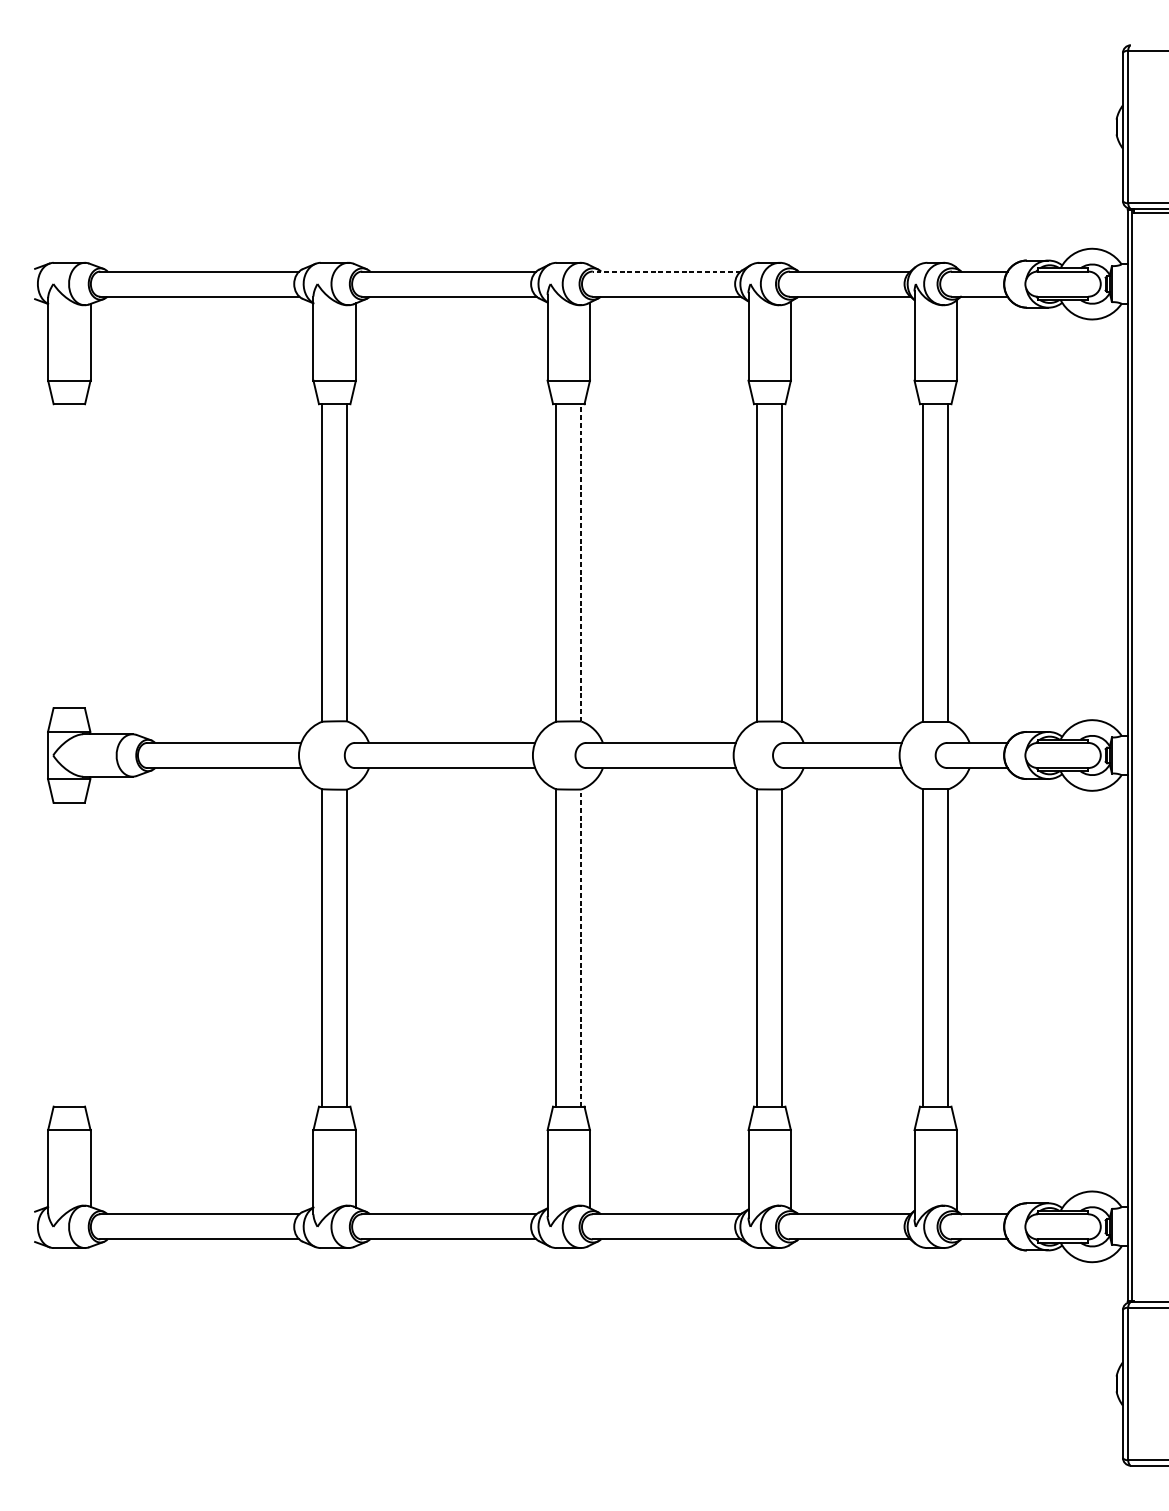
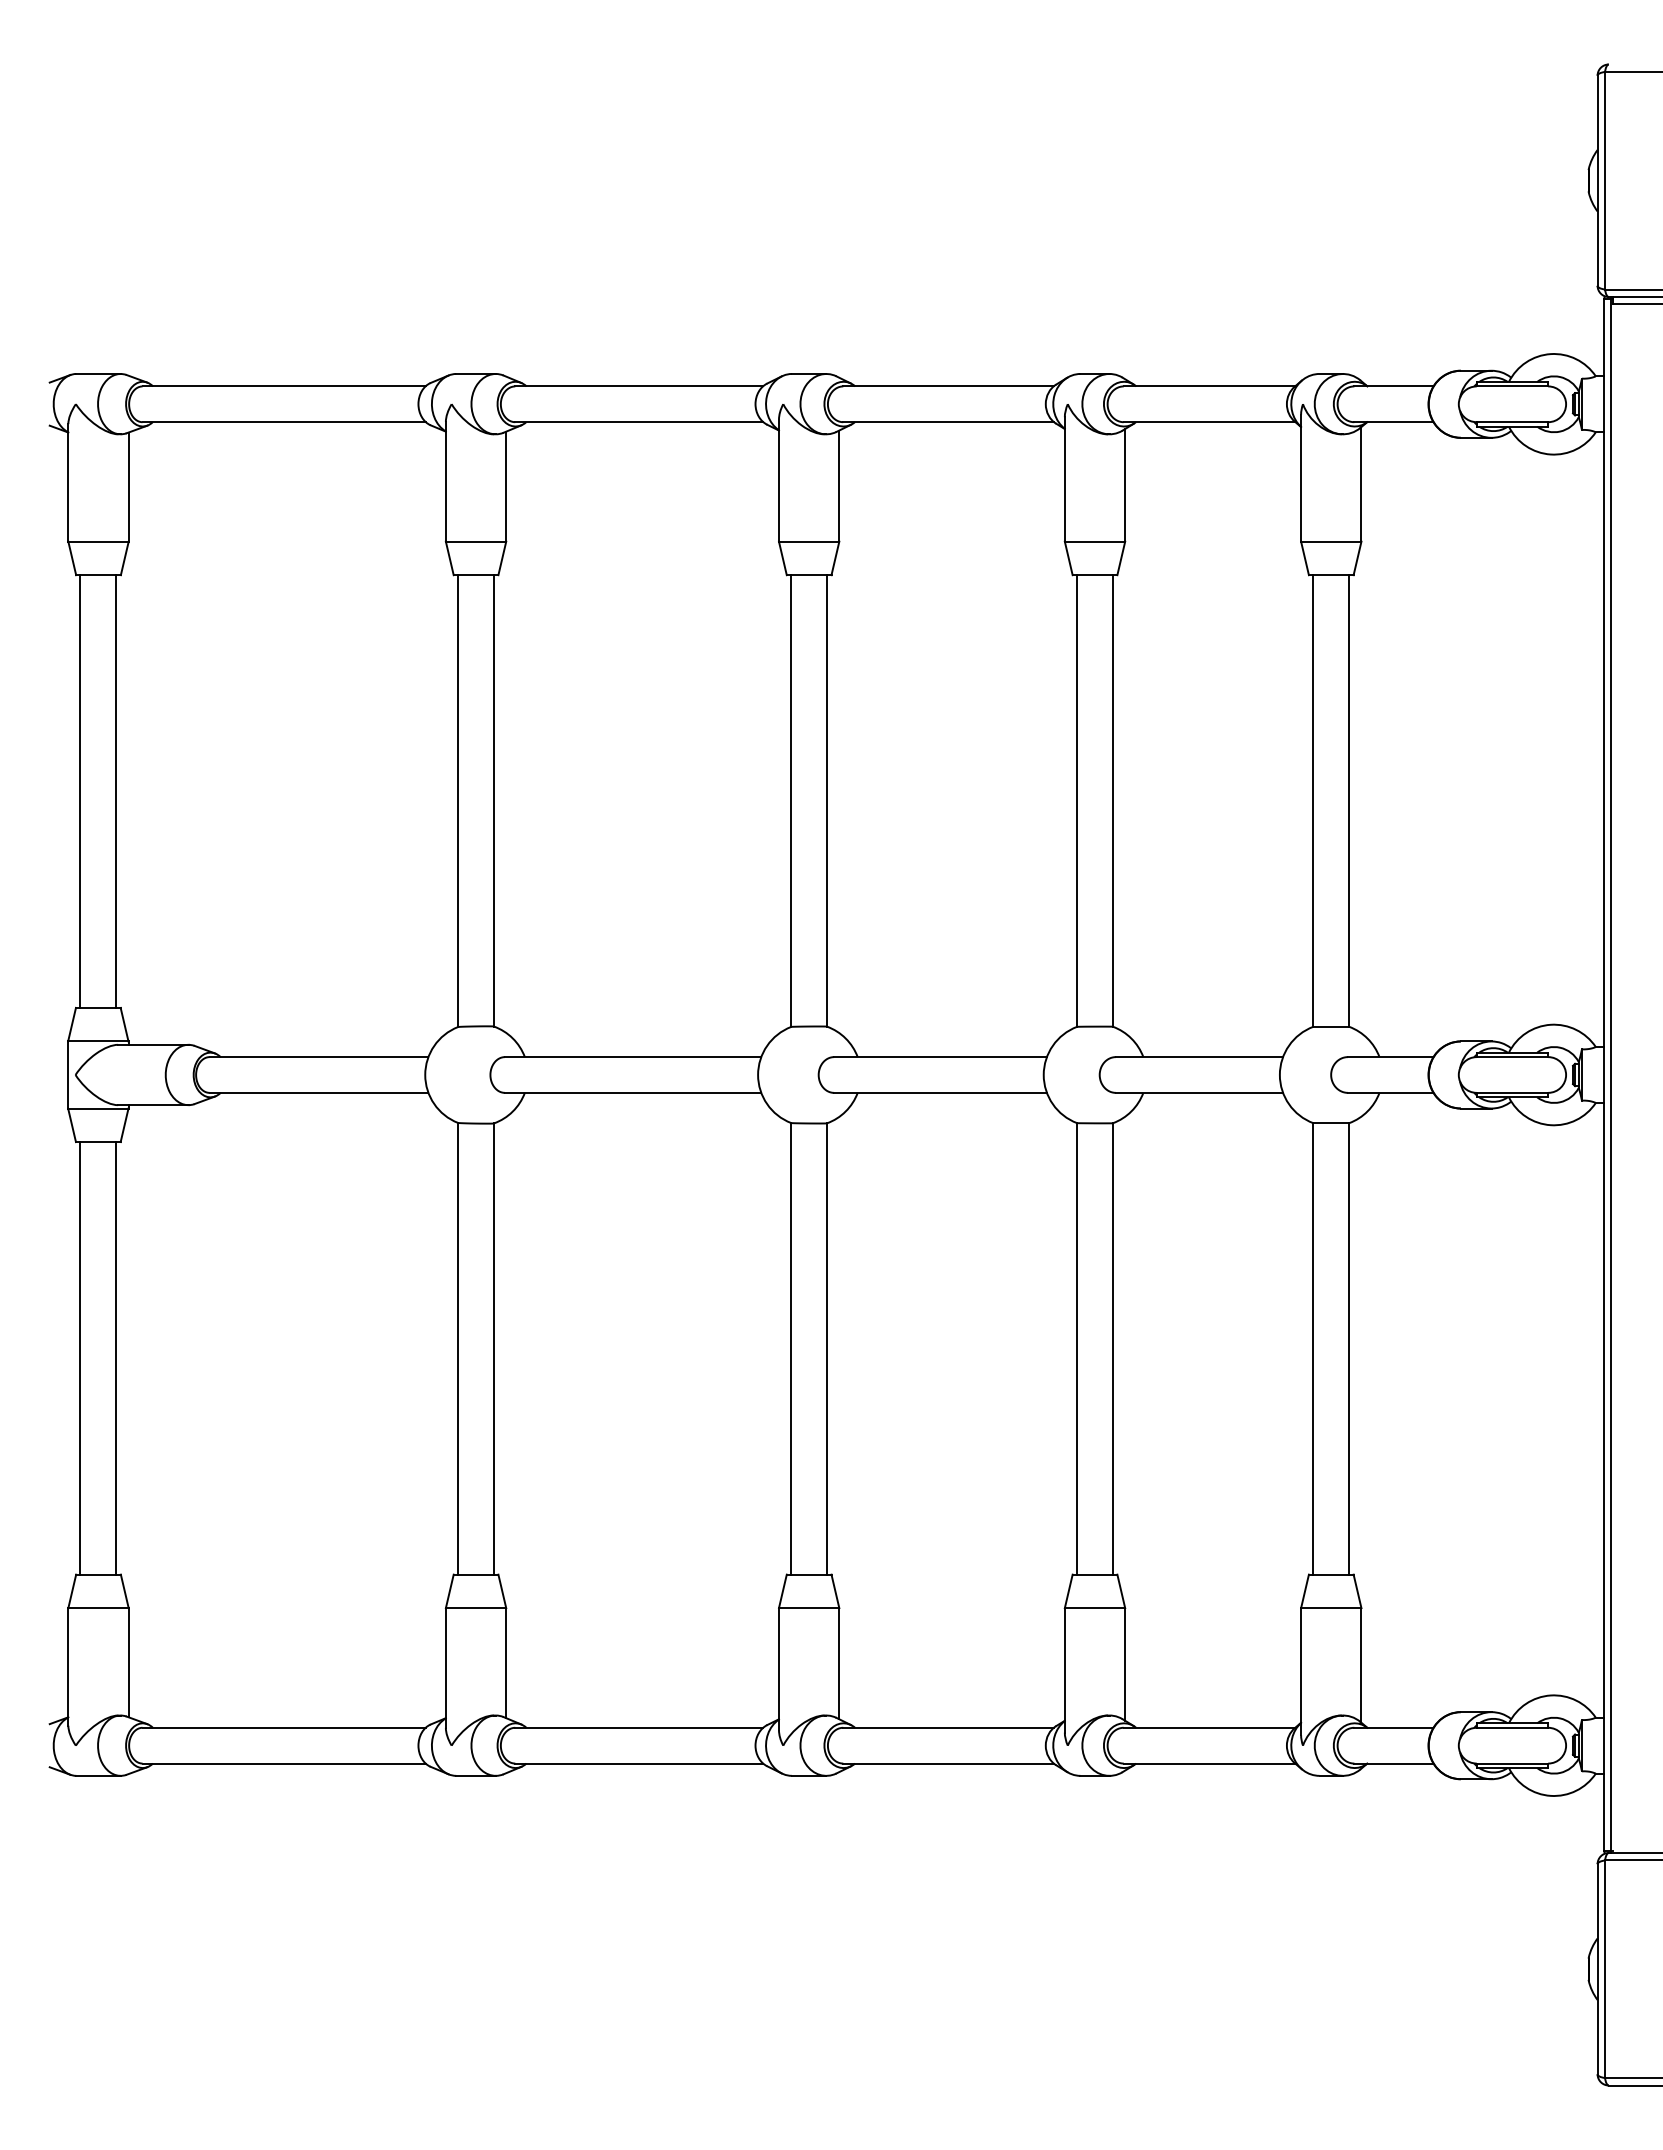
line: (666, 271) -> (947, 386), dashed -> solid
line: (56, 556) -> (80, 791), added
line: (81, 556) -> (116, 791), added
line: (580, 562) -> (826, 800), dashed -> solid
line: (580, 948) -> (826, 1349), dashed -> solid
line: (56, 954) -> (80, 1358), added
line: (81, 954) -> (116, 1358), added

